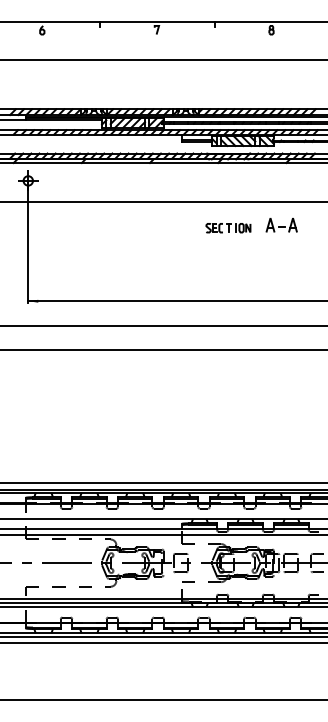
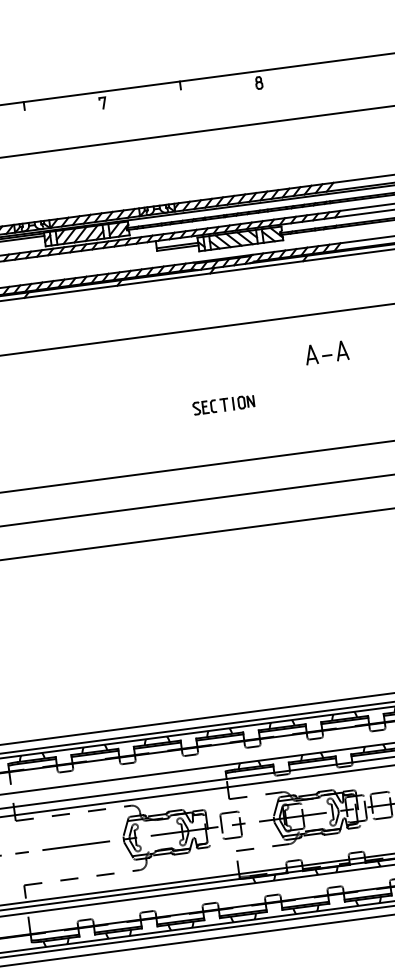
part: (281, 225) -> (326, 353), moved
part: (228, 228) -> (223, 405), moved

